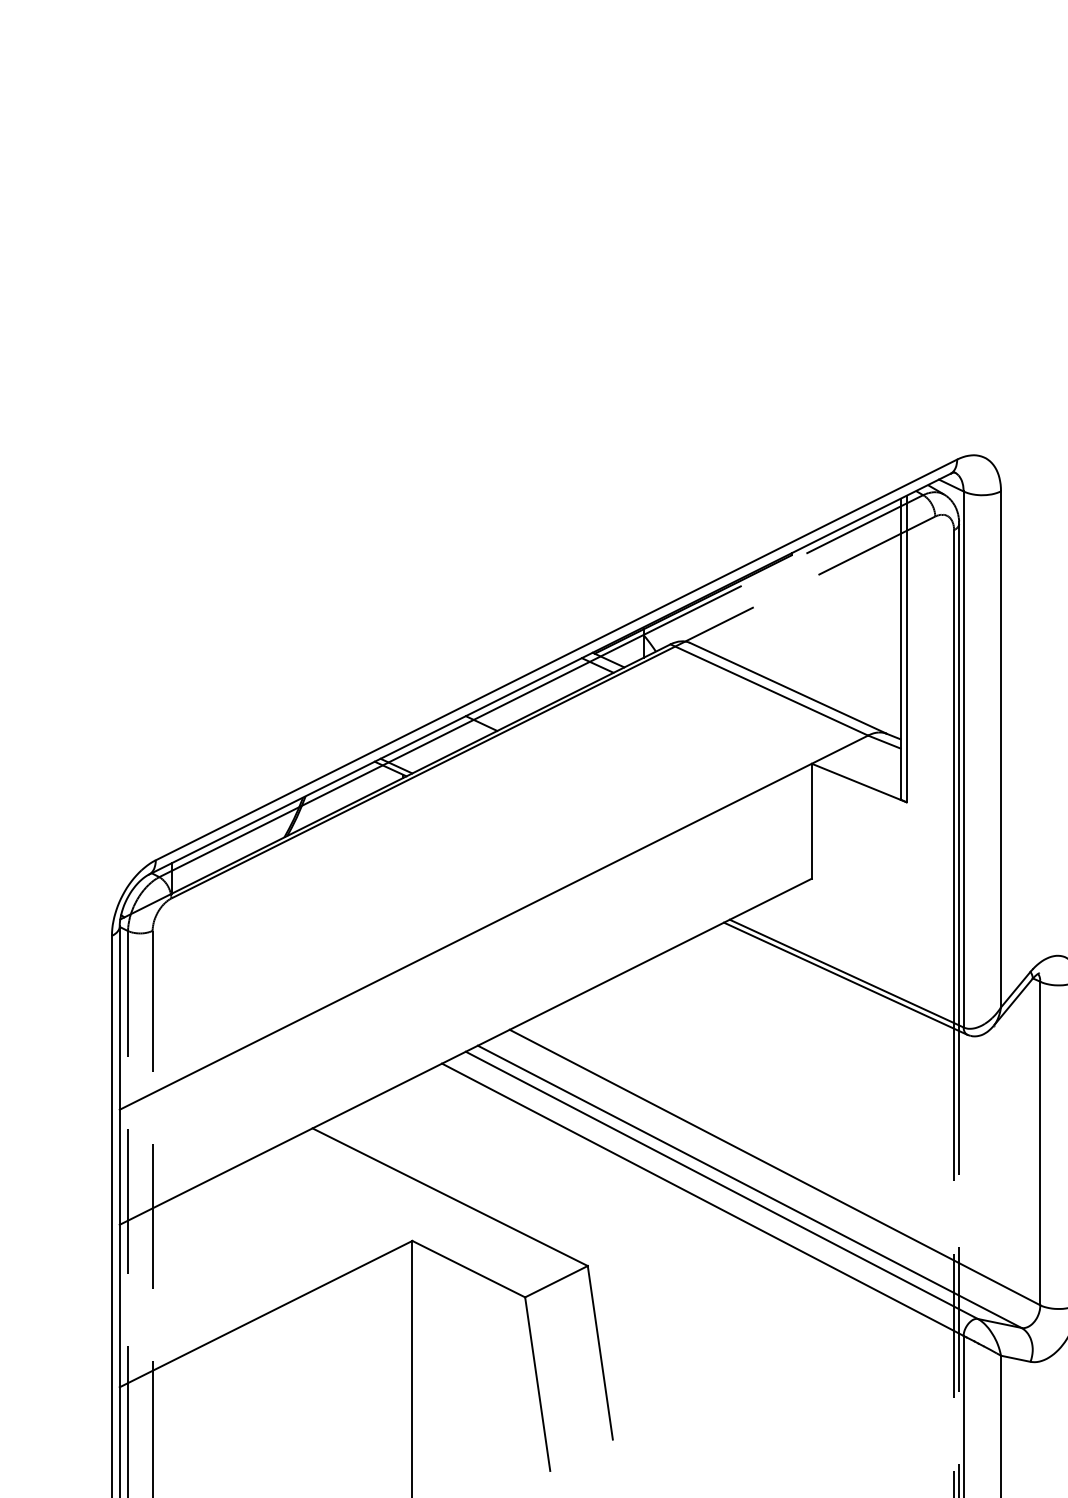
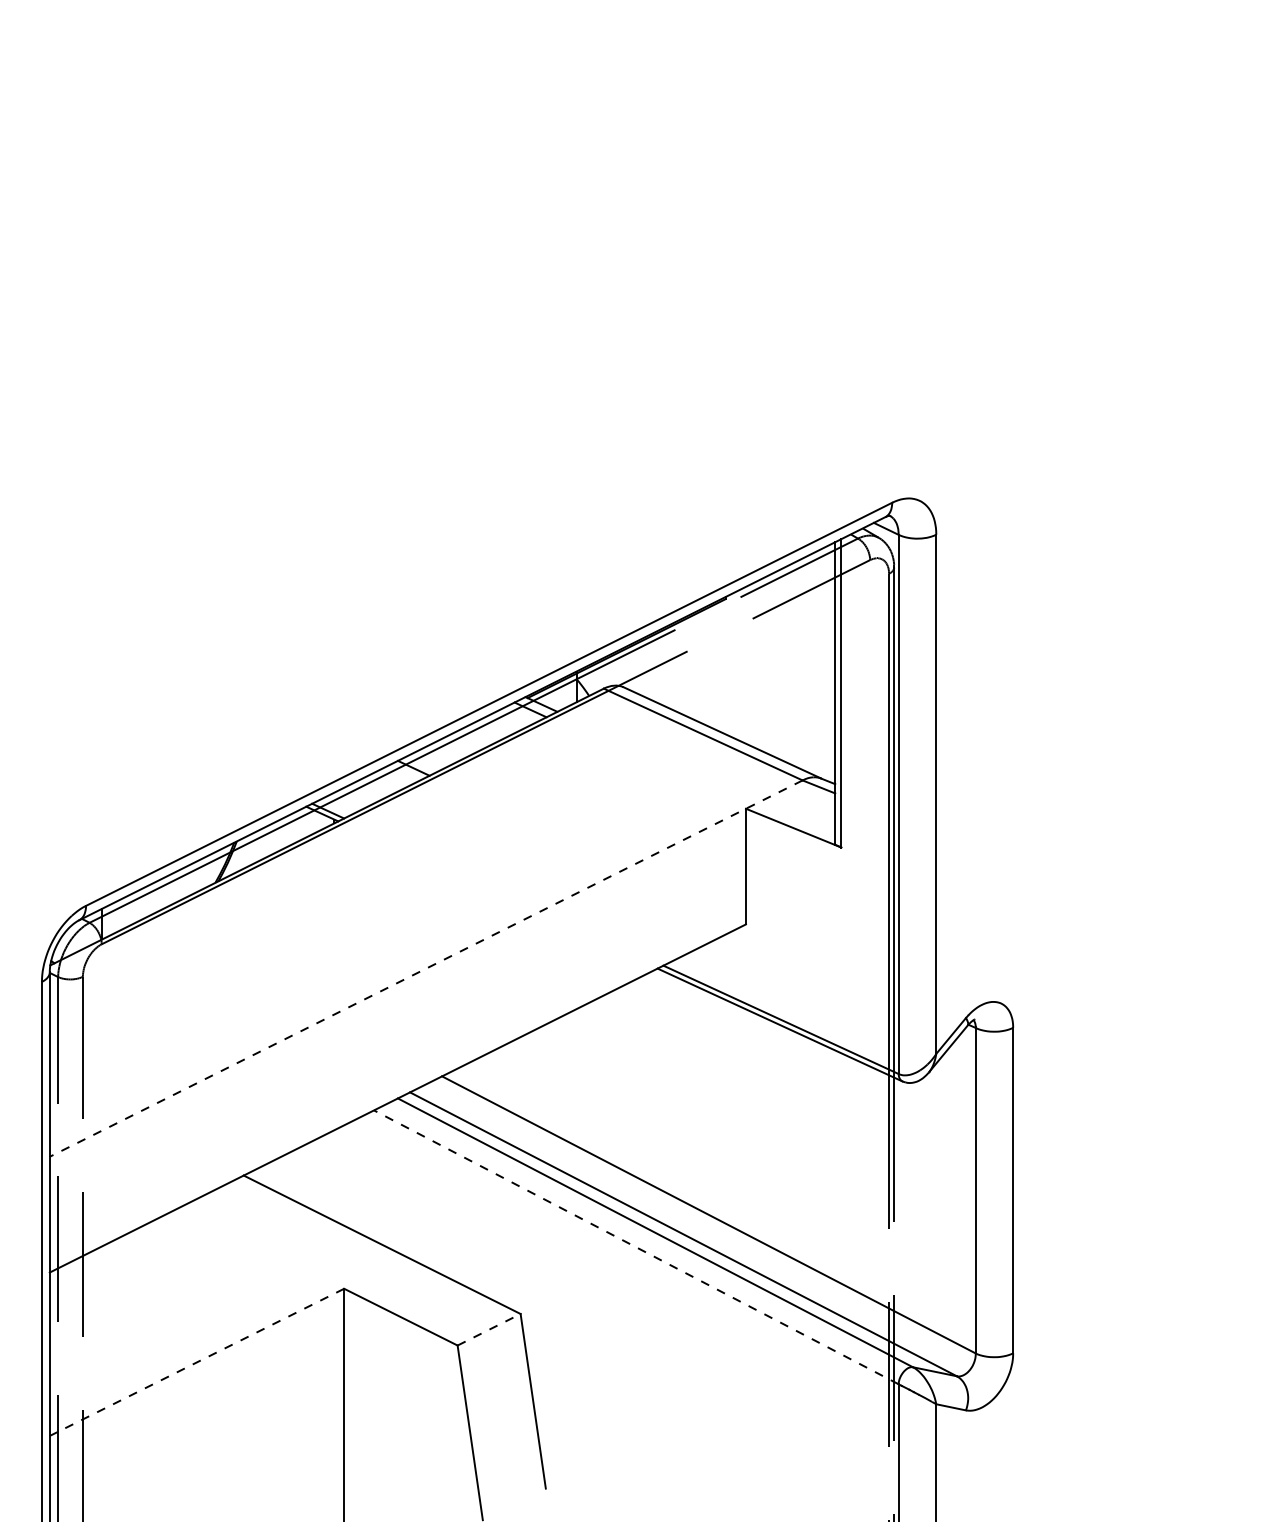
line: (494, 922) -> (426, 968), solid -> dashed
line: (702, 1199) -> (636, 1247), solid -> dashed
line: (556, 1281) -> (489, 1329), solid -> dashed
line: (266, 1314) -> (197, 1362), solid -> dashed

